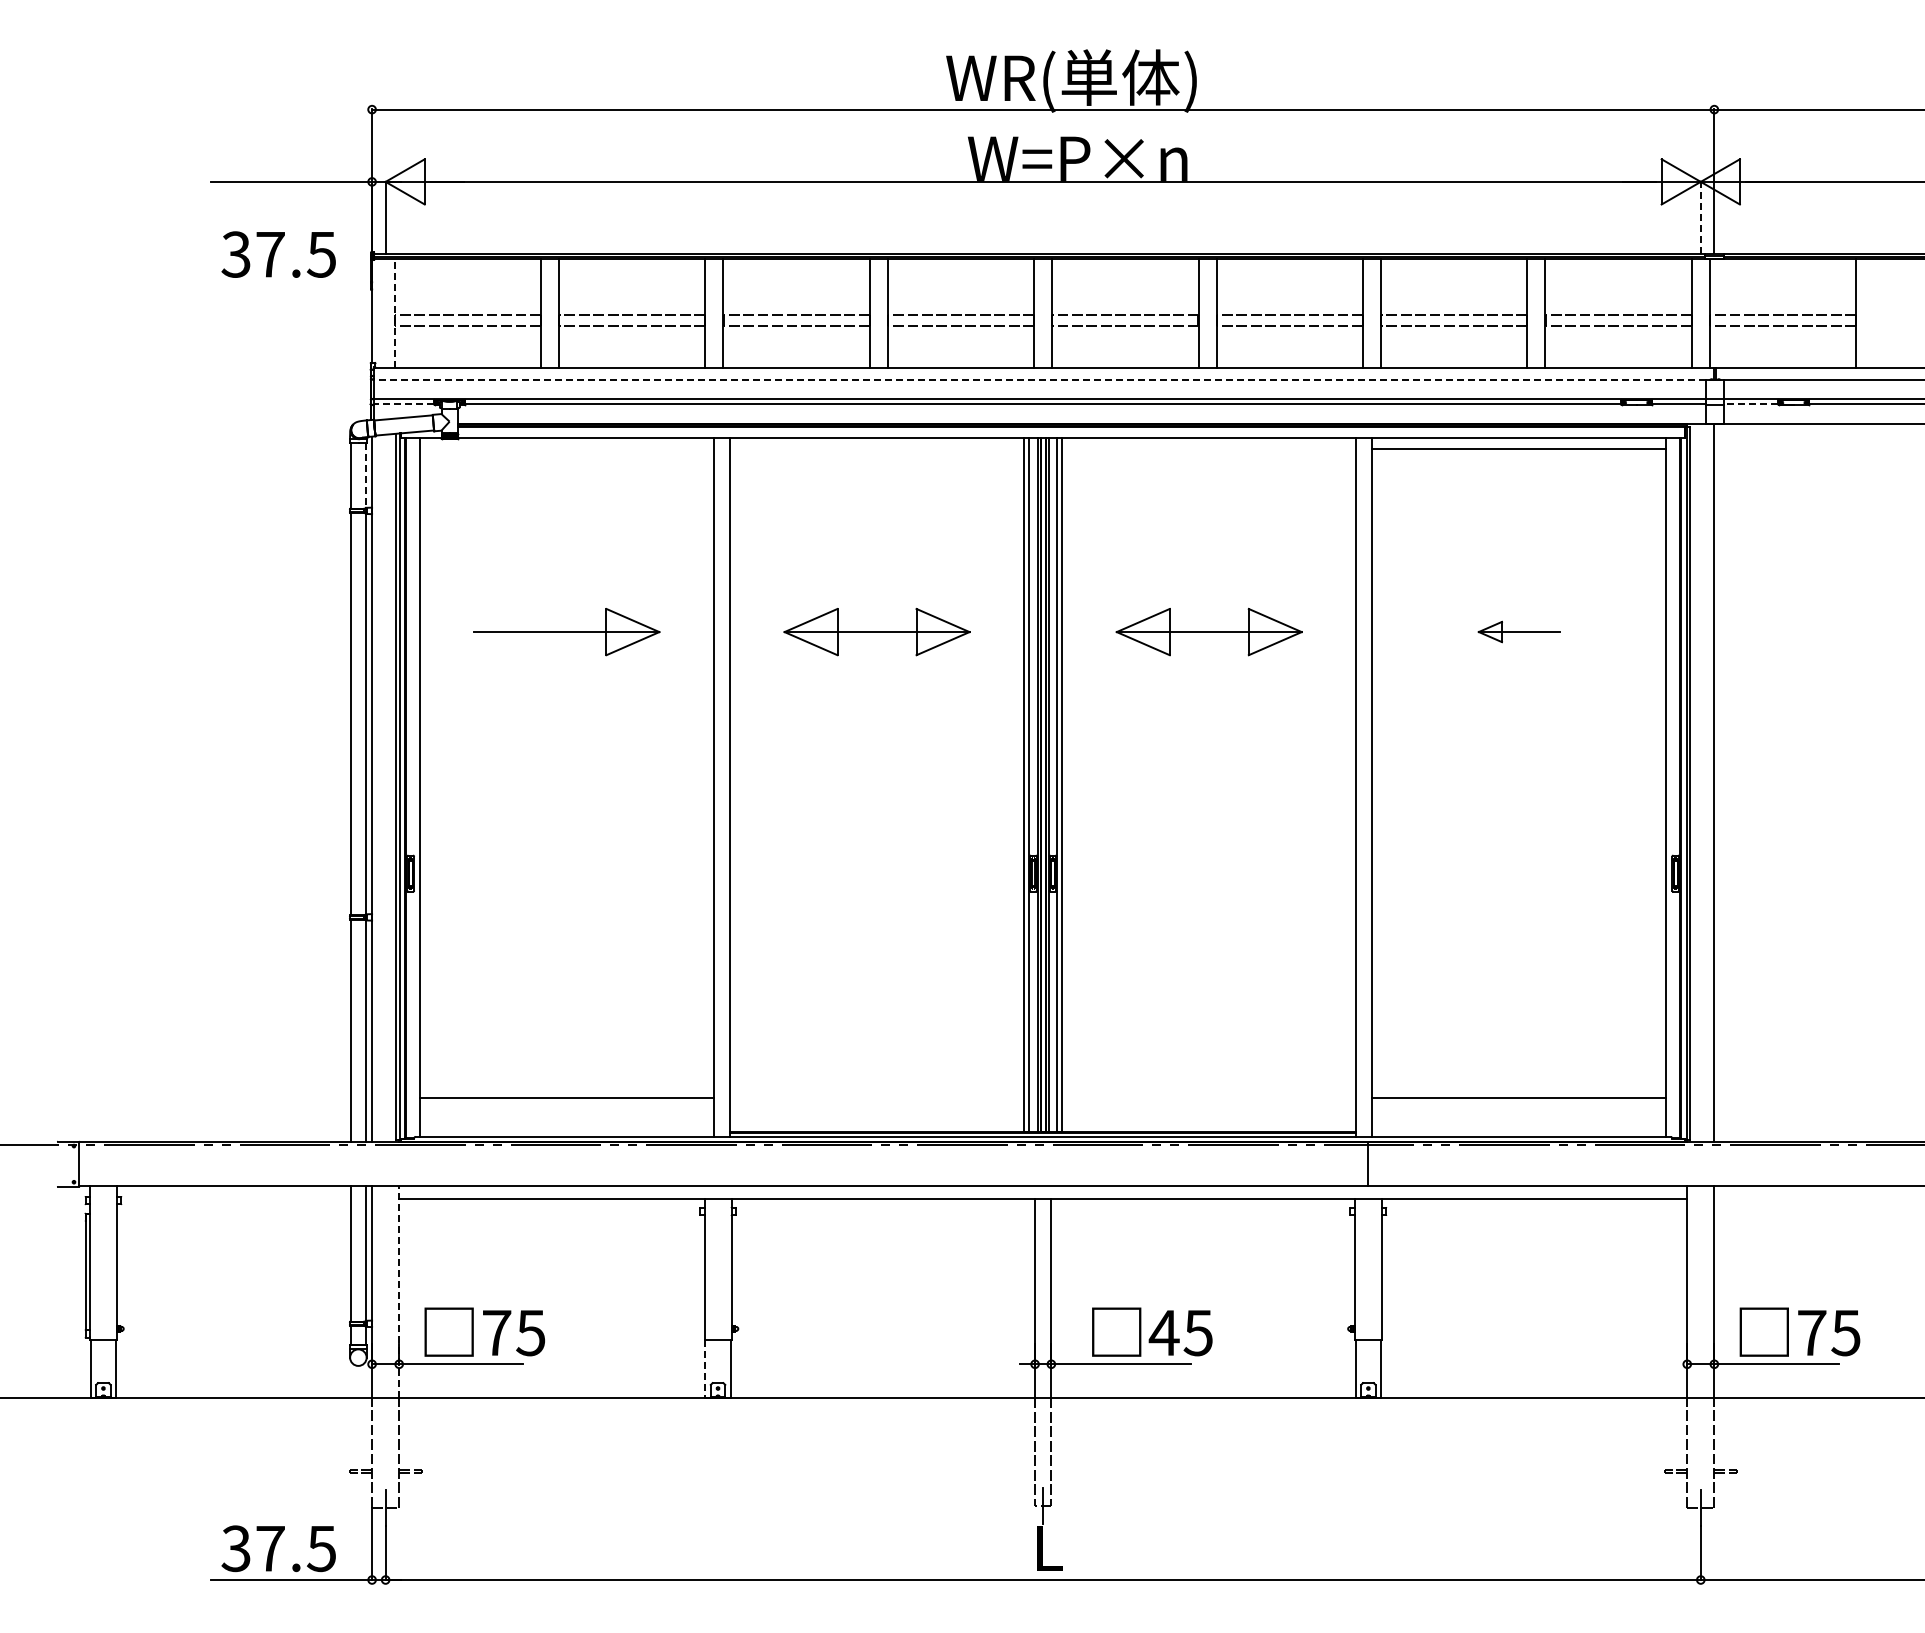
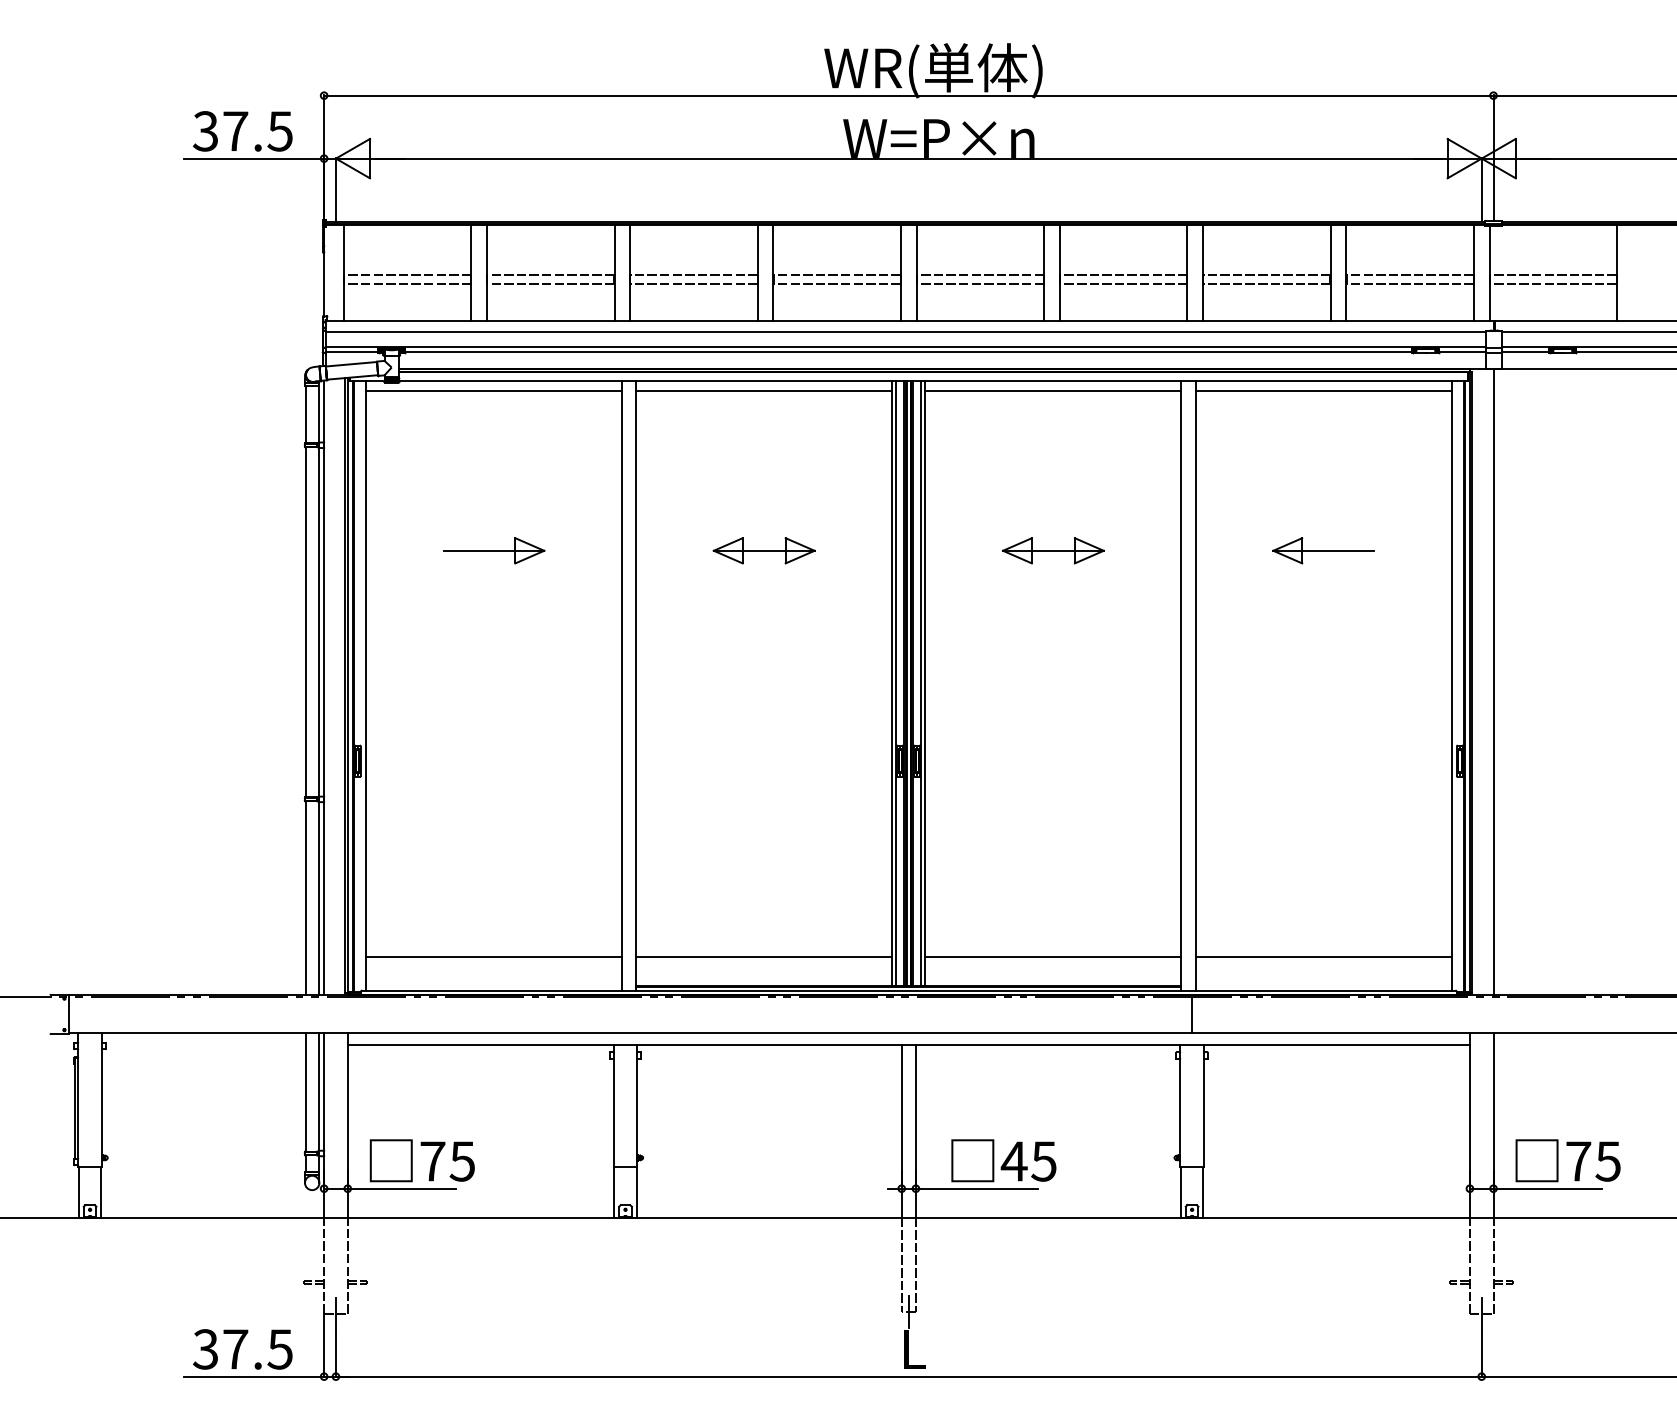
line: (1700, 217) -> (1481, 189), dashed -> solid
text: (278, 254) -> (242, 131), moved
line: (394, 313) -> (343, 273), dashed -> solid
line: (1039, 380) -> (905, 331), dashed -> solid
line: (403, 403) -> (351, 351), dashed -> solid
line: (1750, 403) -> (1525, 351), dashed -> solid
line: (566, 449) -> (493, 391), added
line: (877, 449) -> (764, 391), added
line: (1209, 449) -> (1053, 391), added
line: (365, 475) -> (318, 414), dashed -> solid
part: (566, 631) -> (493, 550), size x0.62
part: (877, 631) -> (764, 550), size x0.62
part: (1208, 631) -> (1052, 550), size x0.62
part: (1518, 631) -> (1322, 550), size x1.43
line: (877, 1098) -> (764, 957), added
line: (1209, 1098) -> (1053, 957), added
line: (399, 1291) -> (348, 1125), dashed -> solid
line: (705, 1368) -> (614, 1192), dashed -> solid

